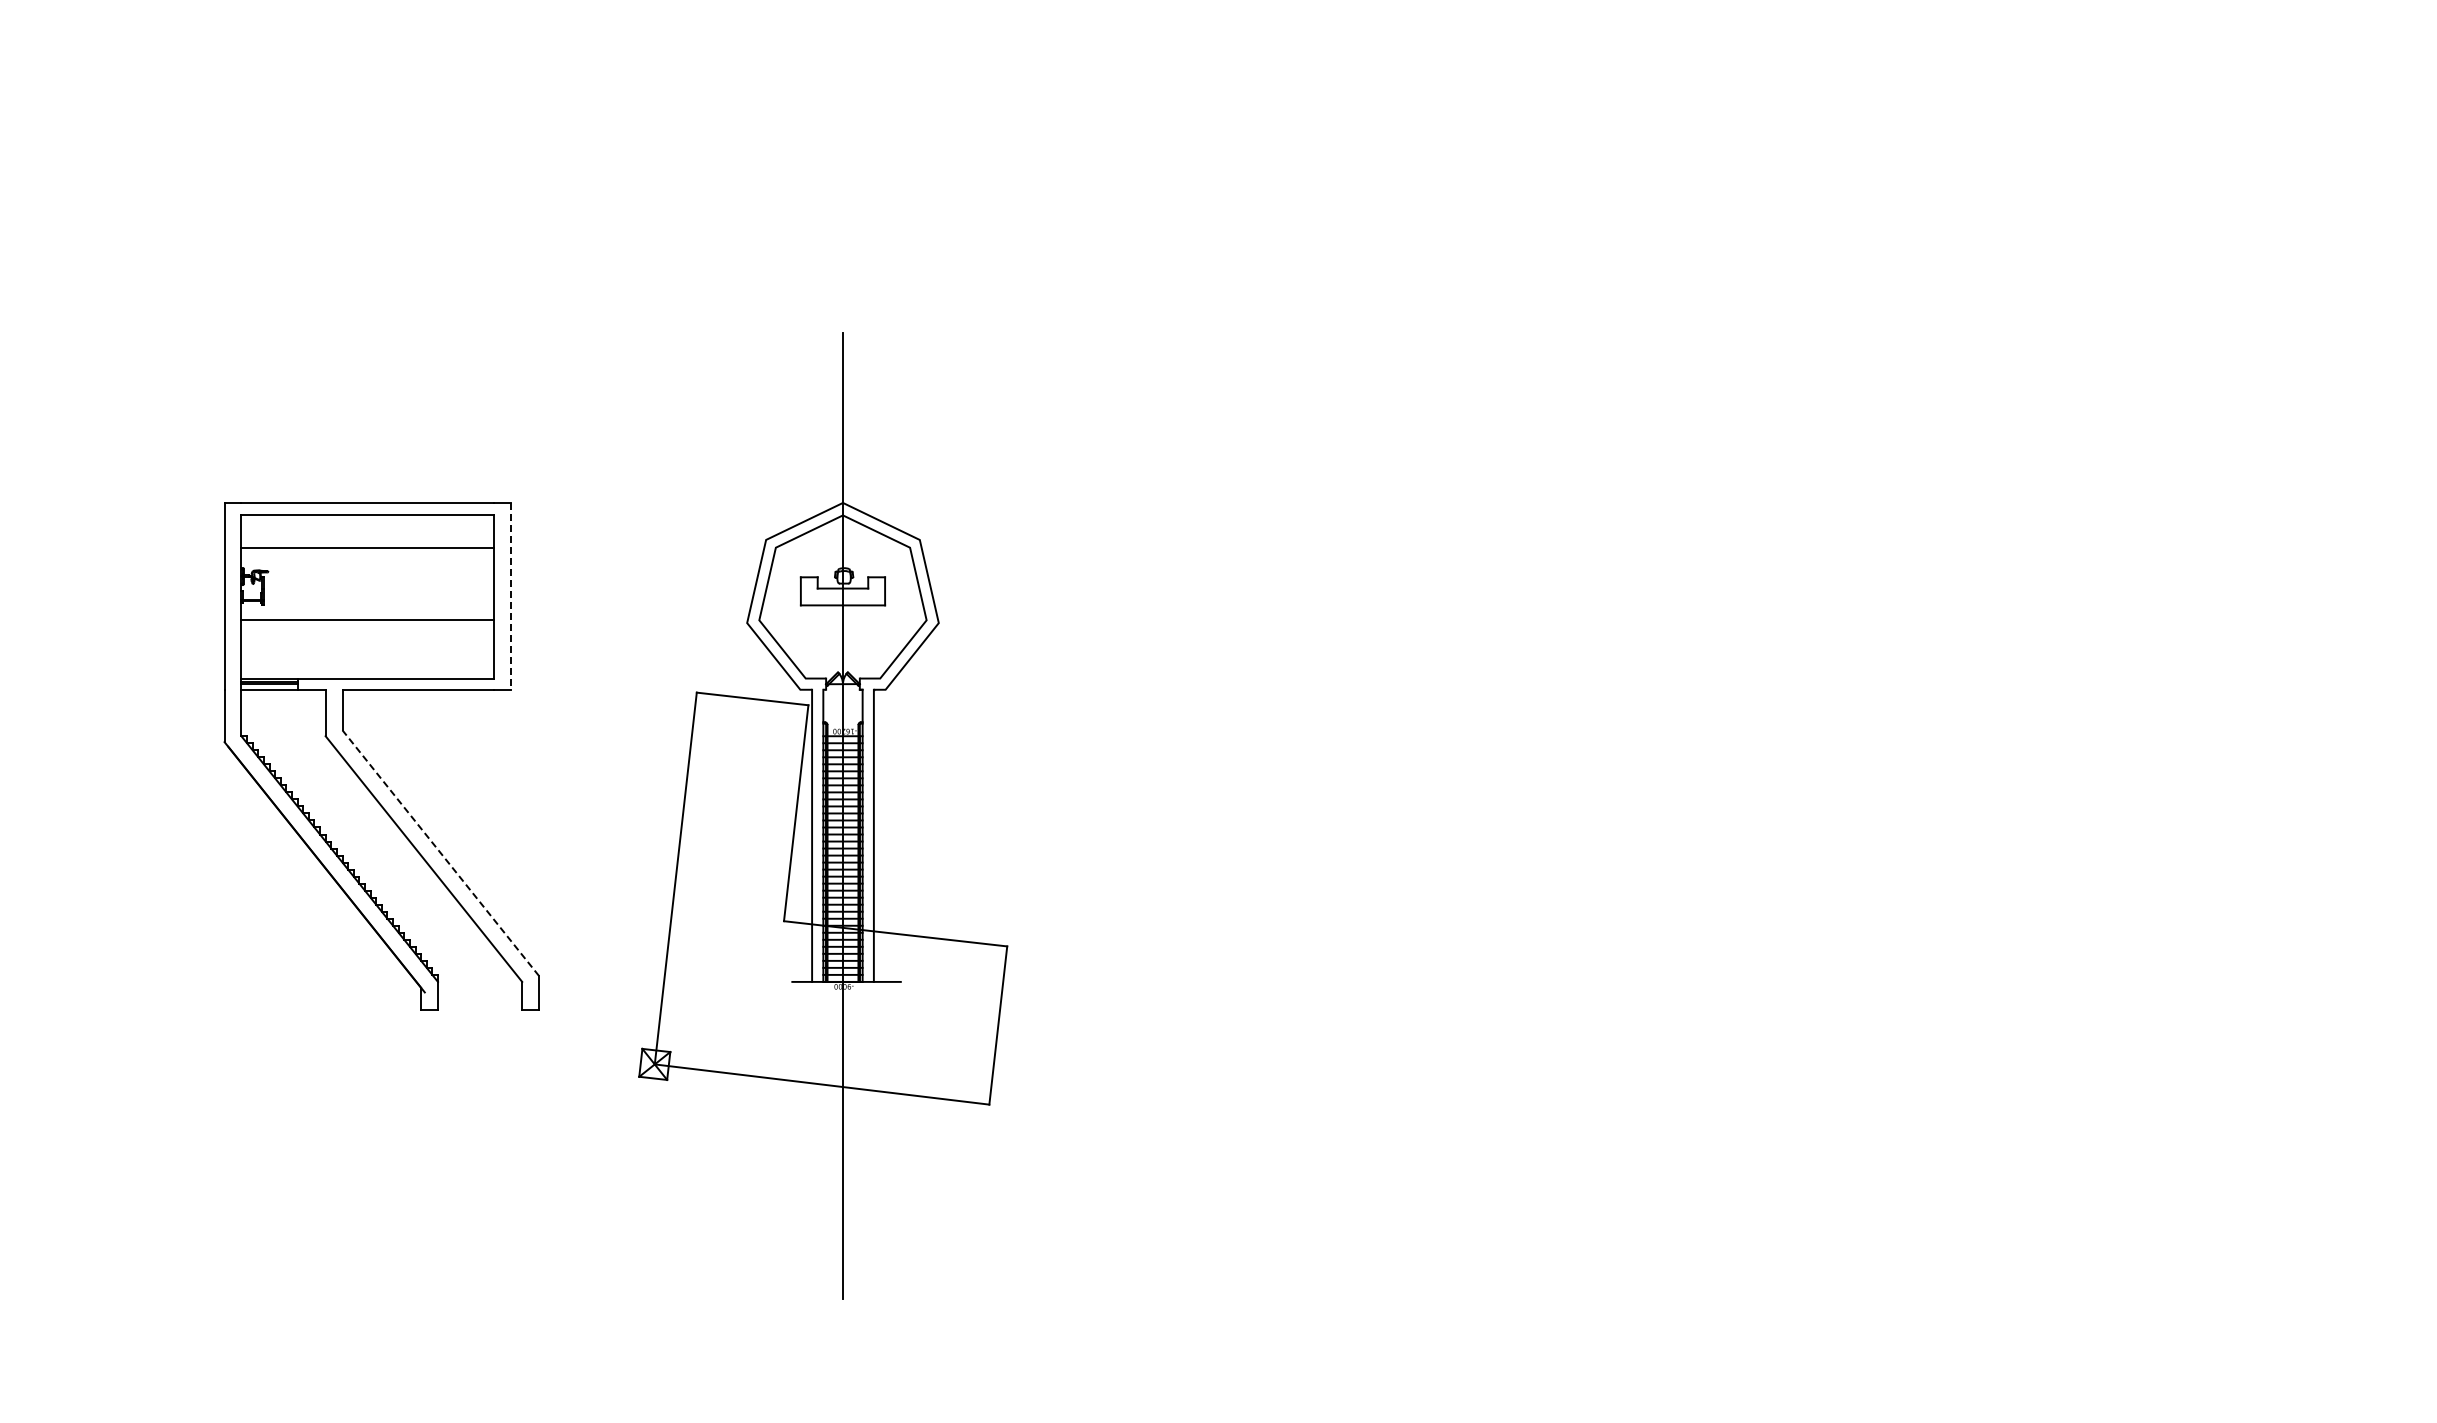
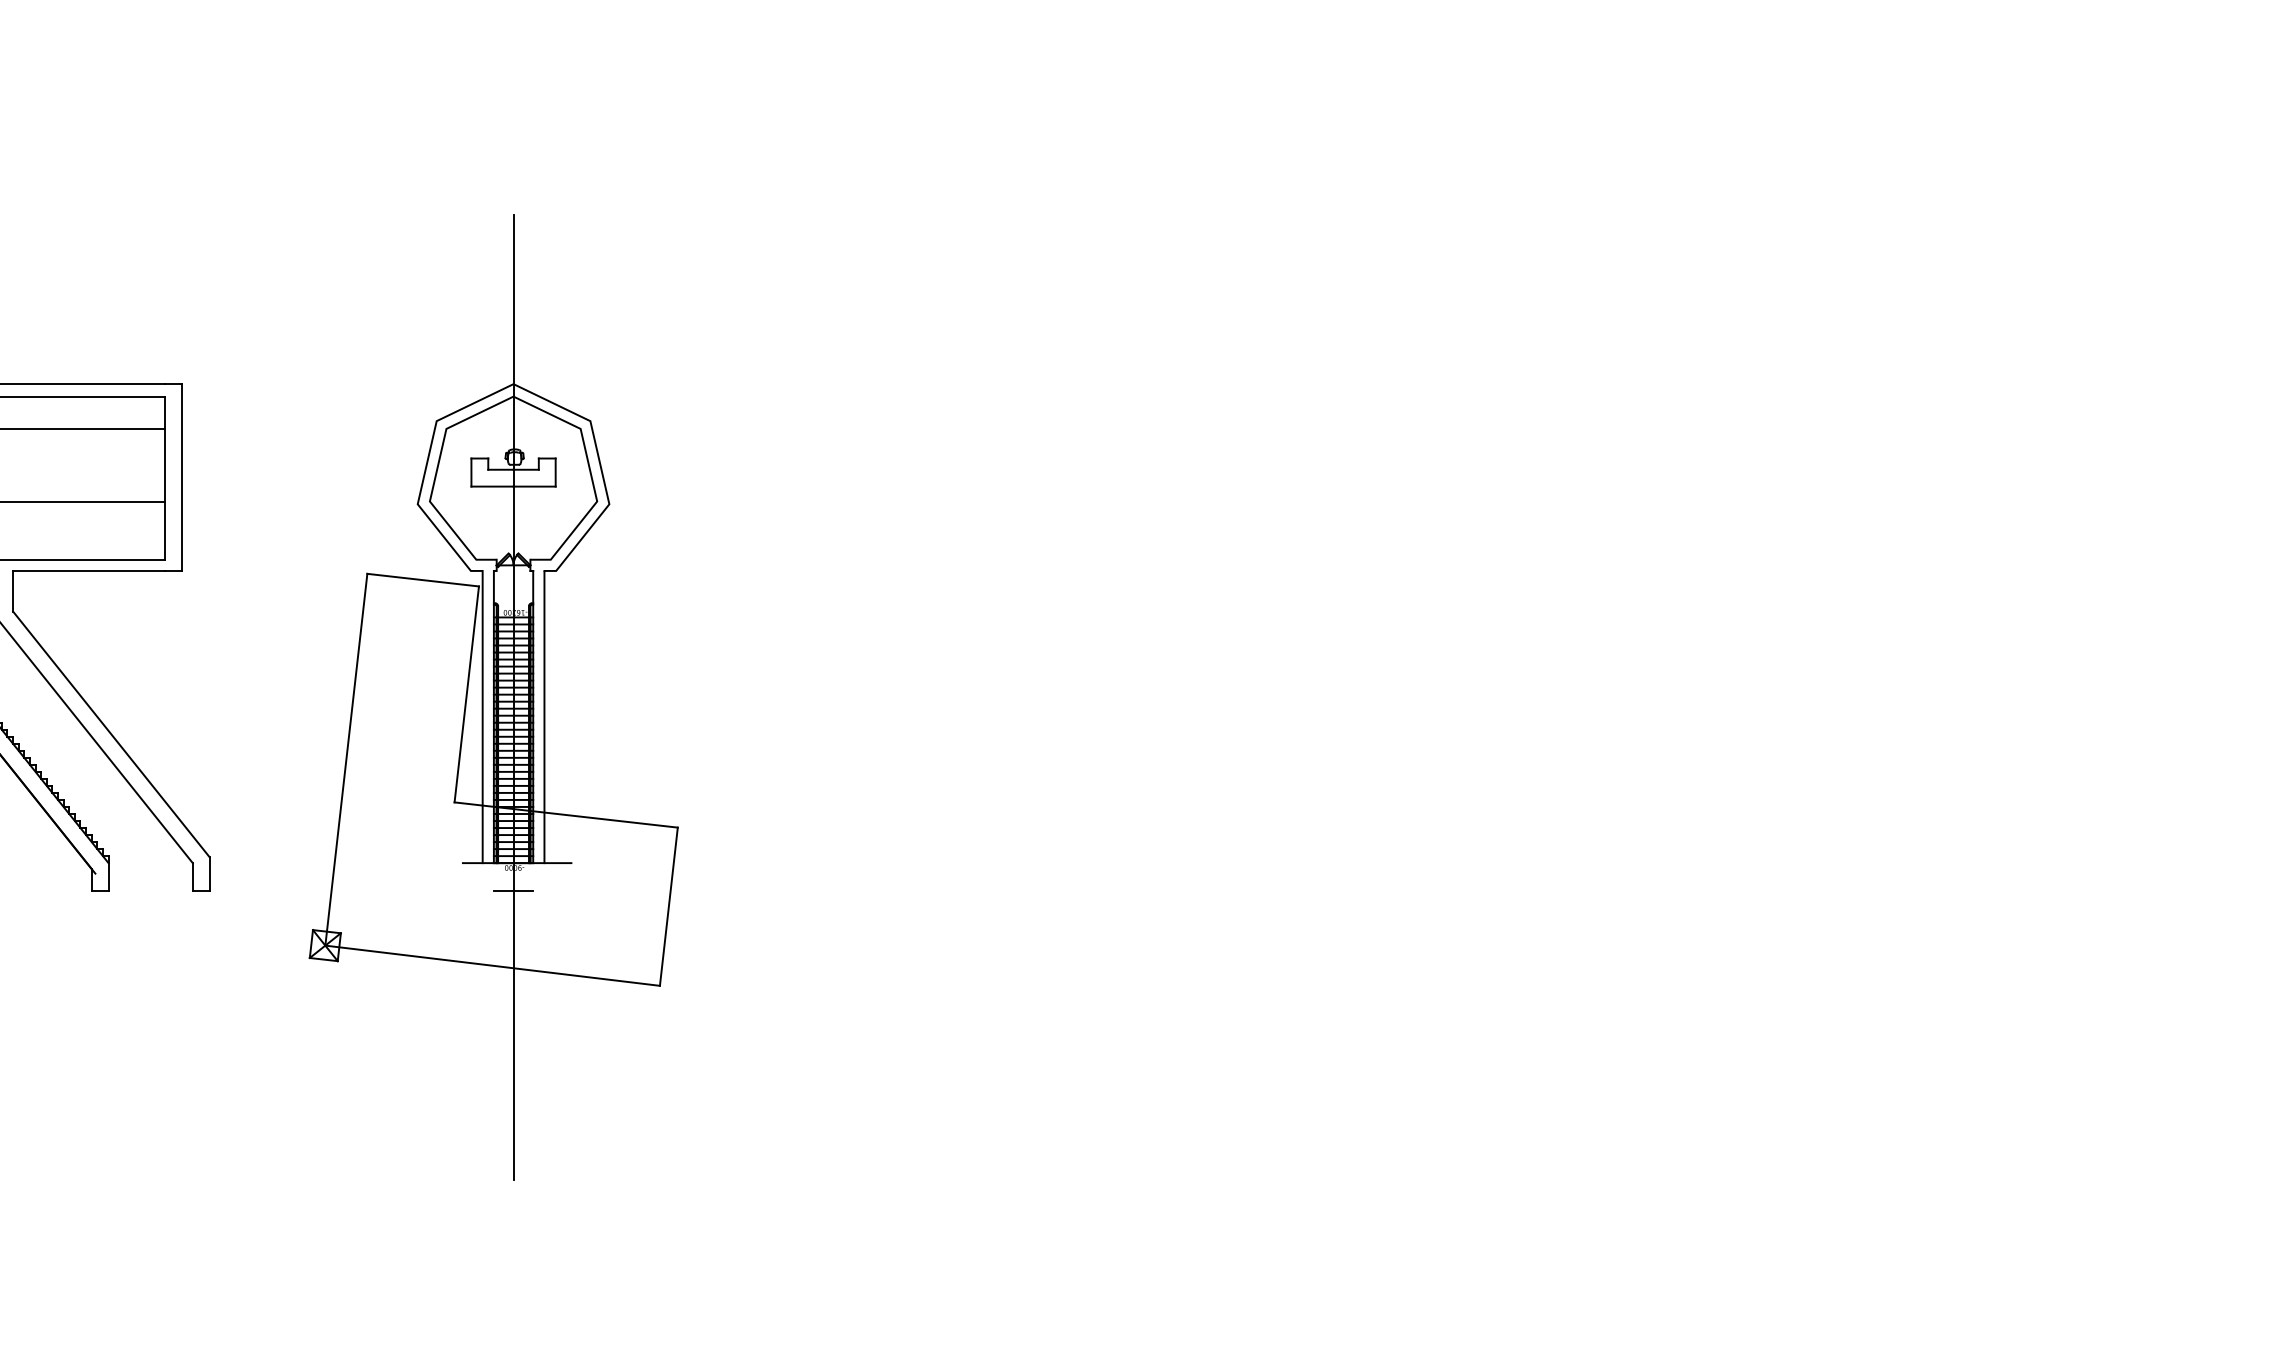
line: (510, 596) -> (181, 477), dashed -> solid
line: (440, 852) -> (111, 733), dashed -> solid
line: (842, 1010) -> (513, 891), added

